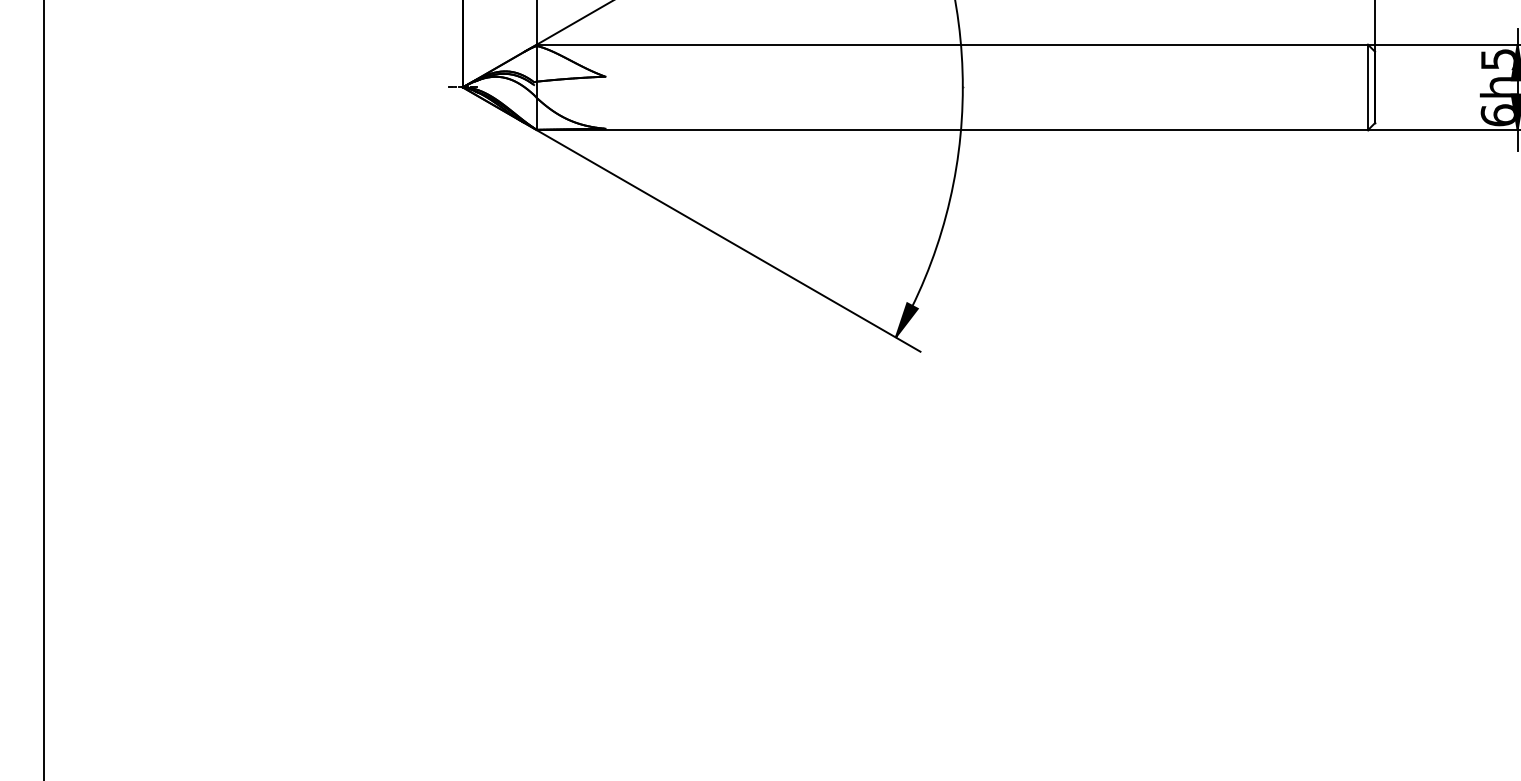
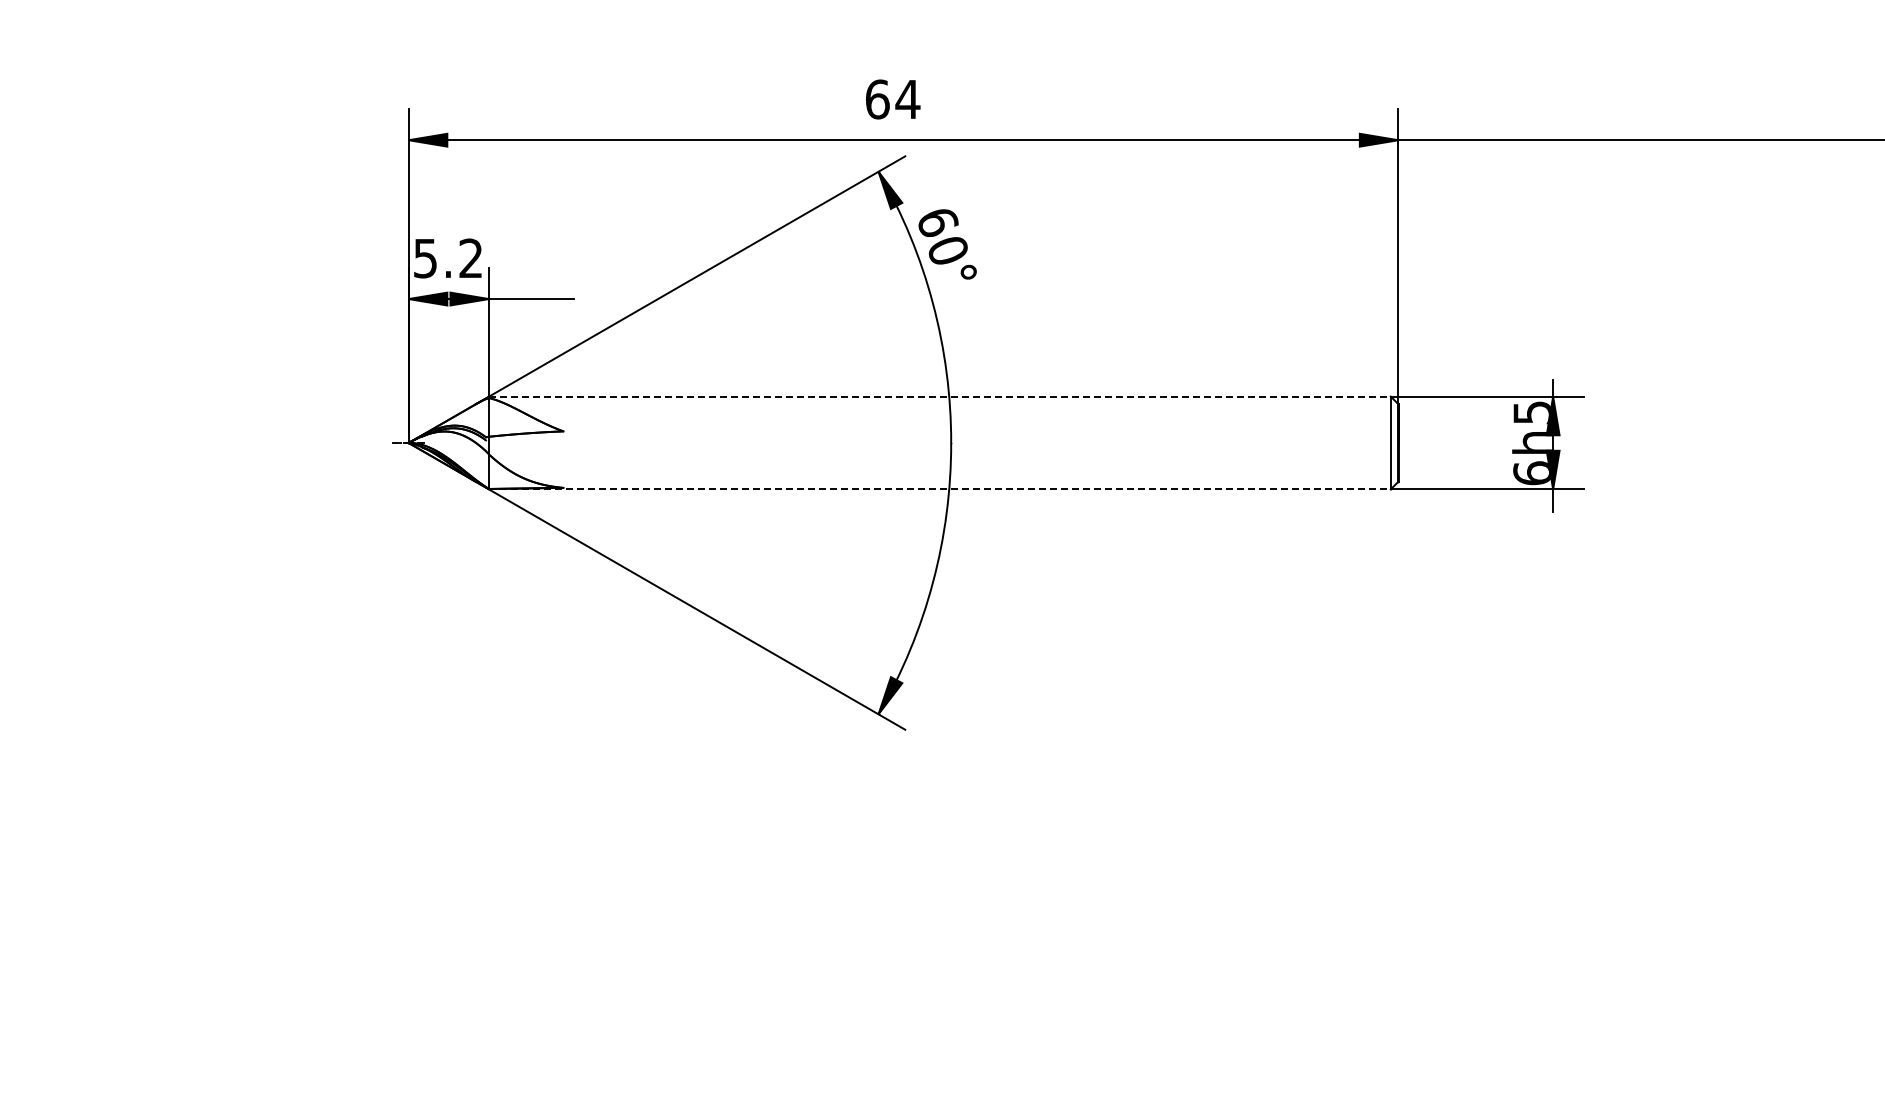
line: (952, 44) -> (939, 396), solid -> dashed
line: (952, 130) -> (939, 489), solid -> dashed

